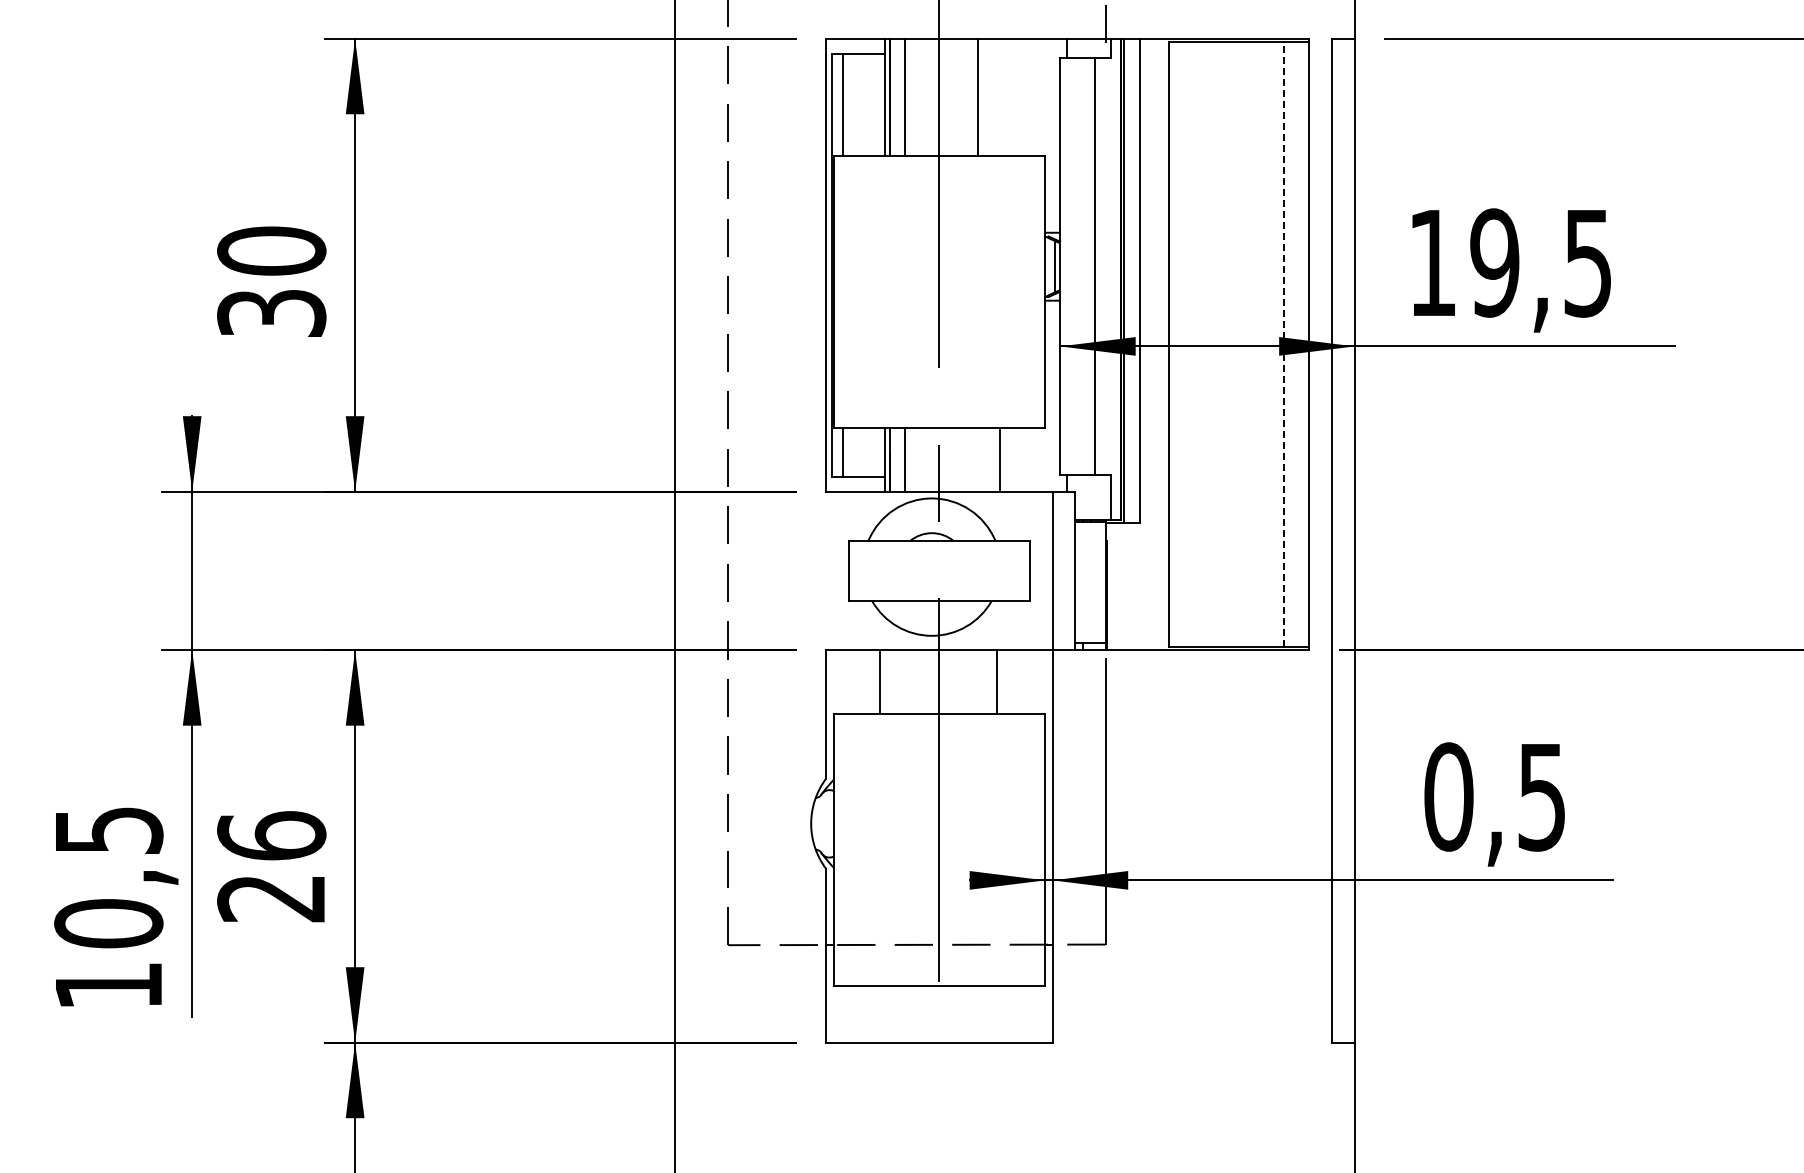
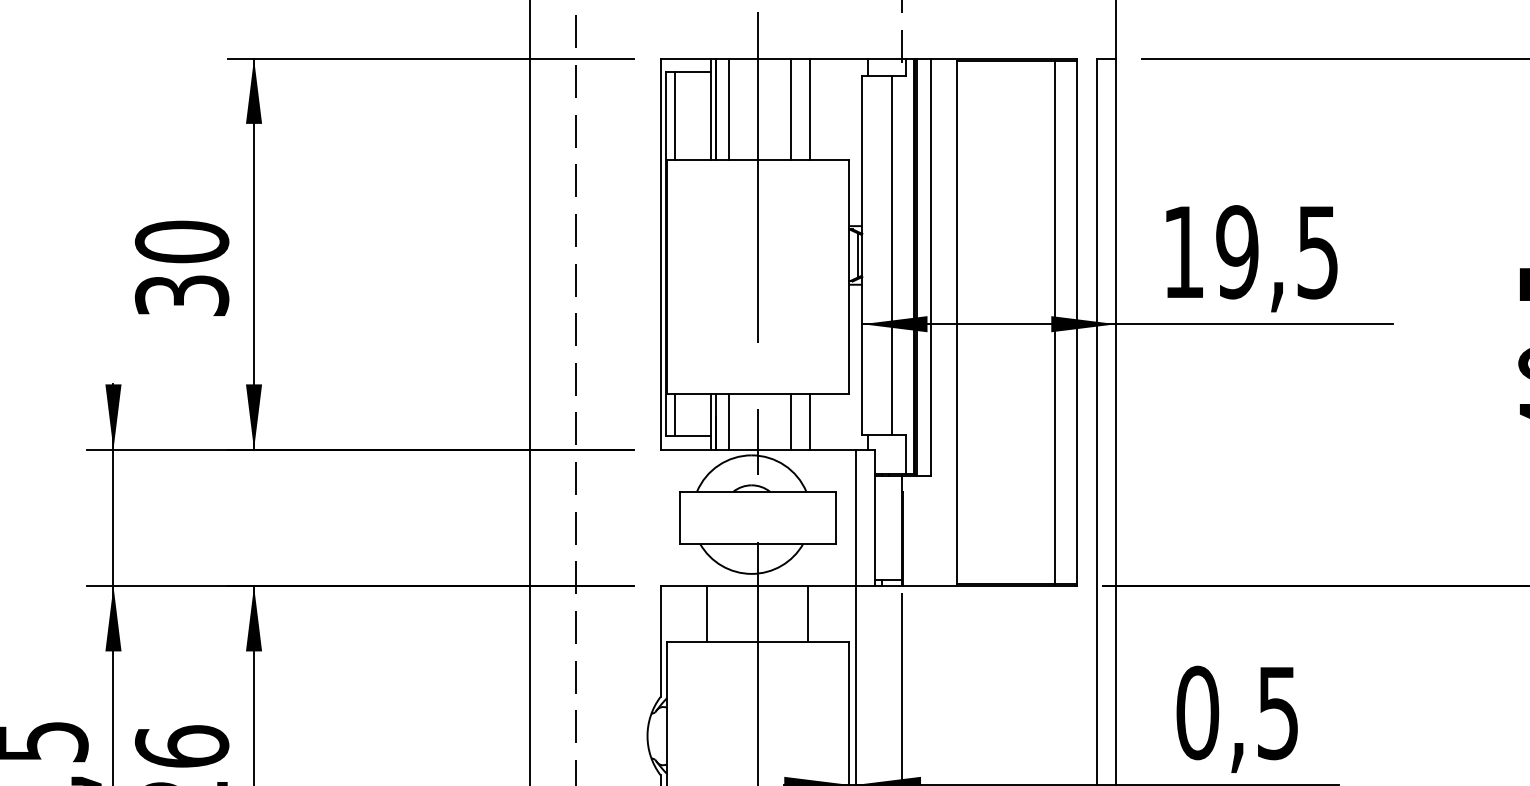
line: (1000, 96) -> (810, 108), added
line: (1283, 344) -> (1055, 322), dashed -> solid
line: (977, 459) -> (791, 421), added

